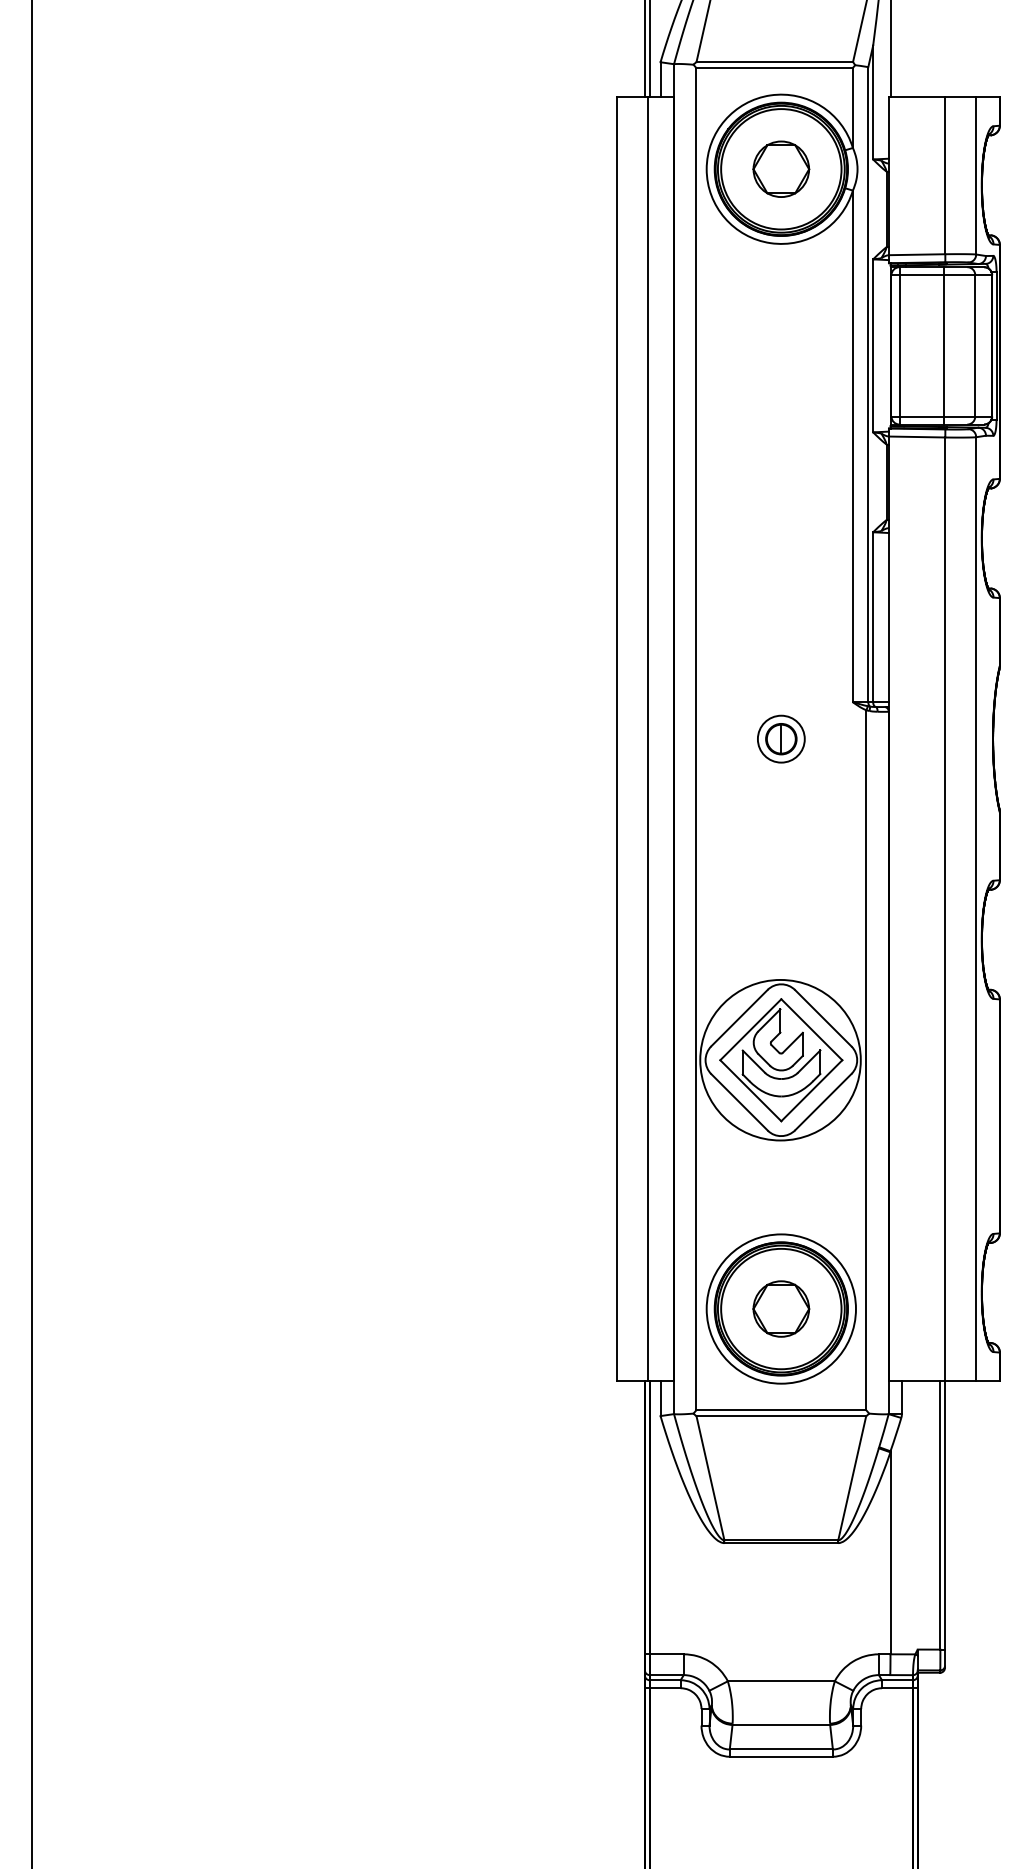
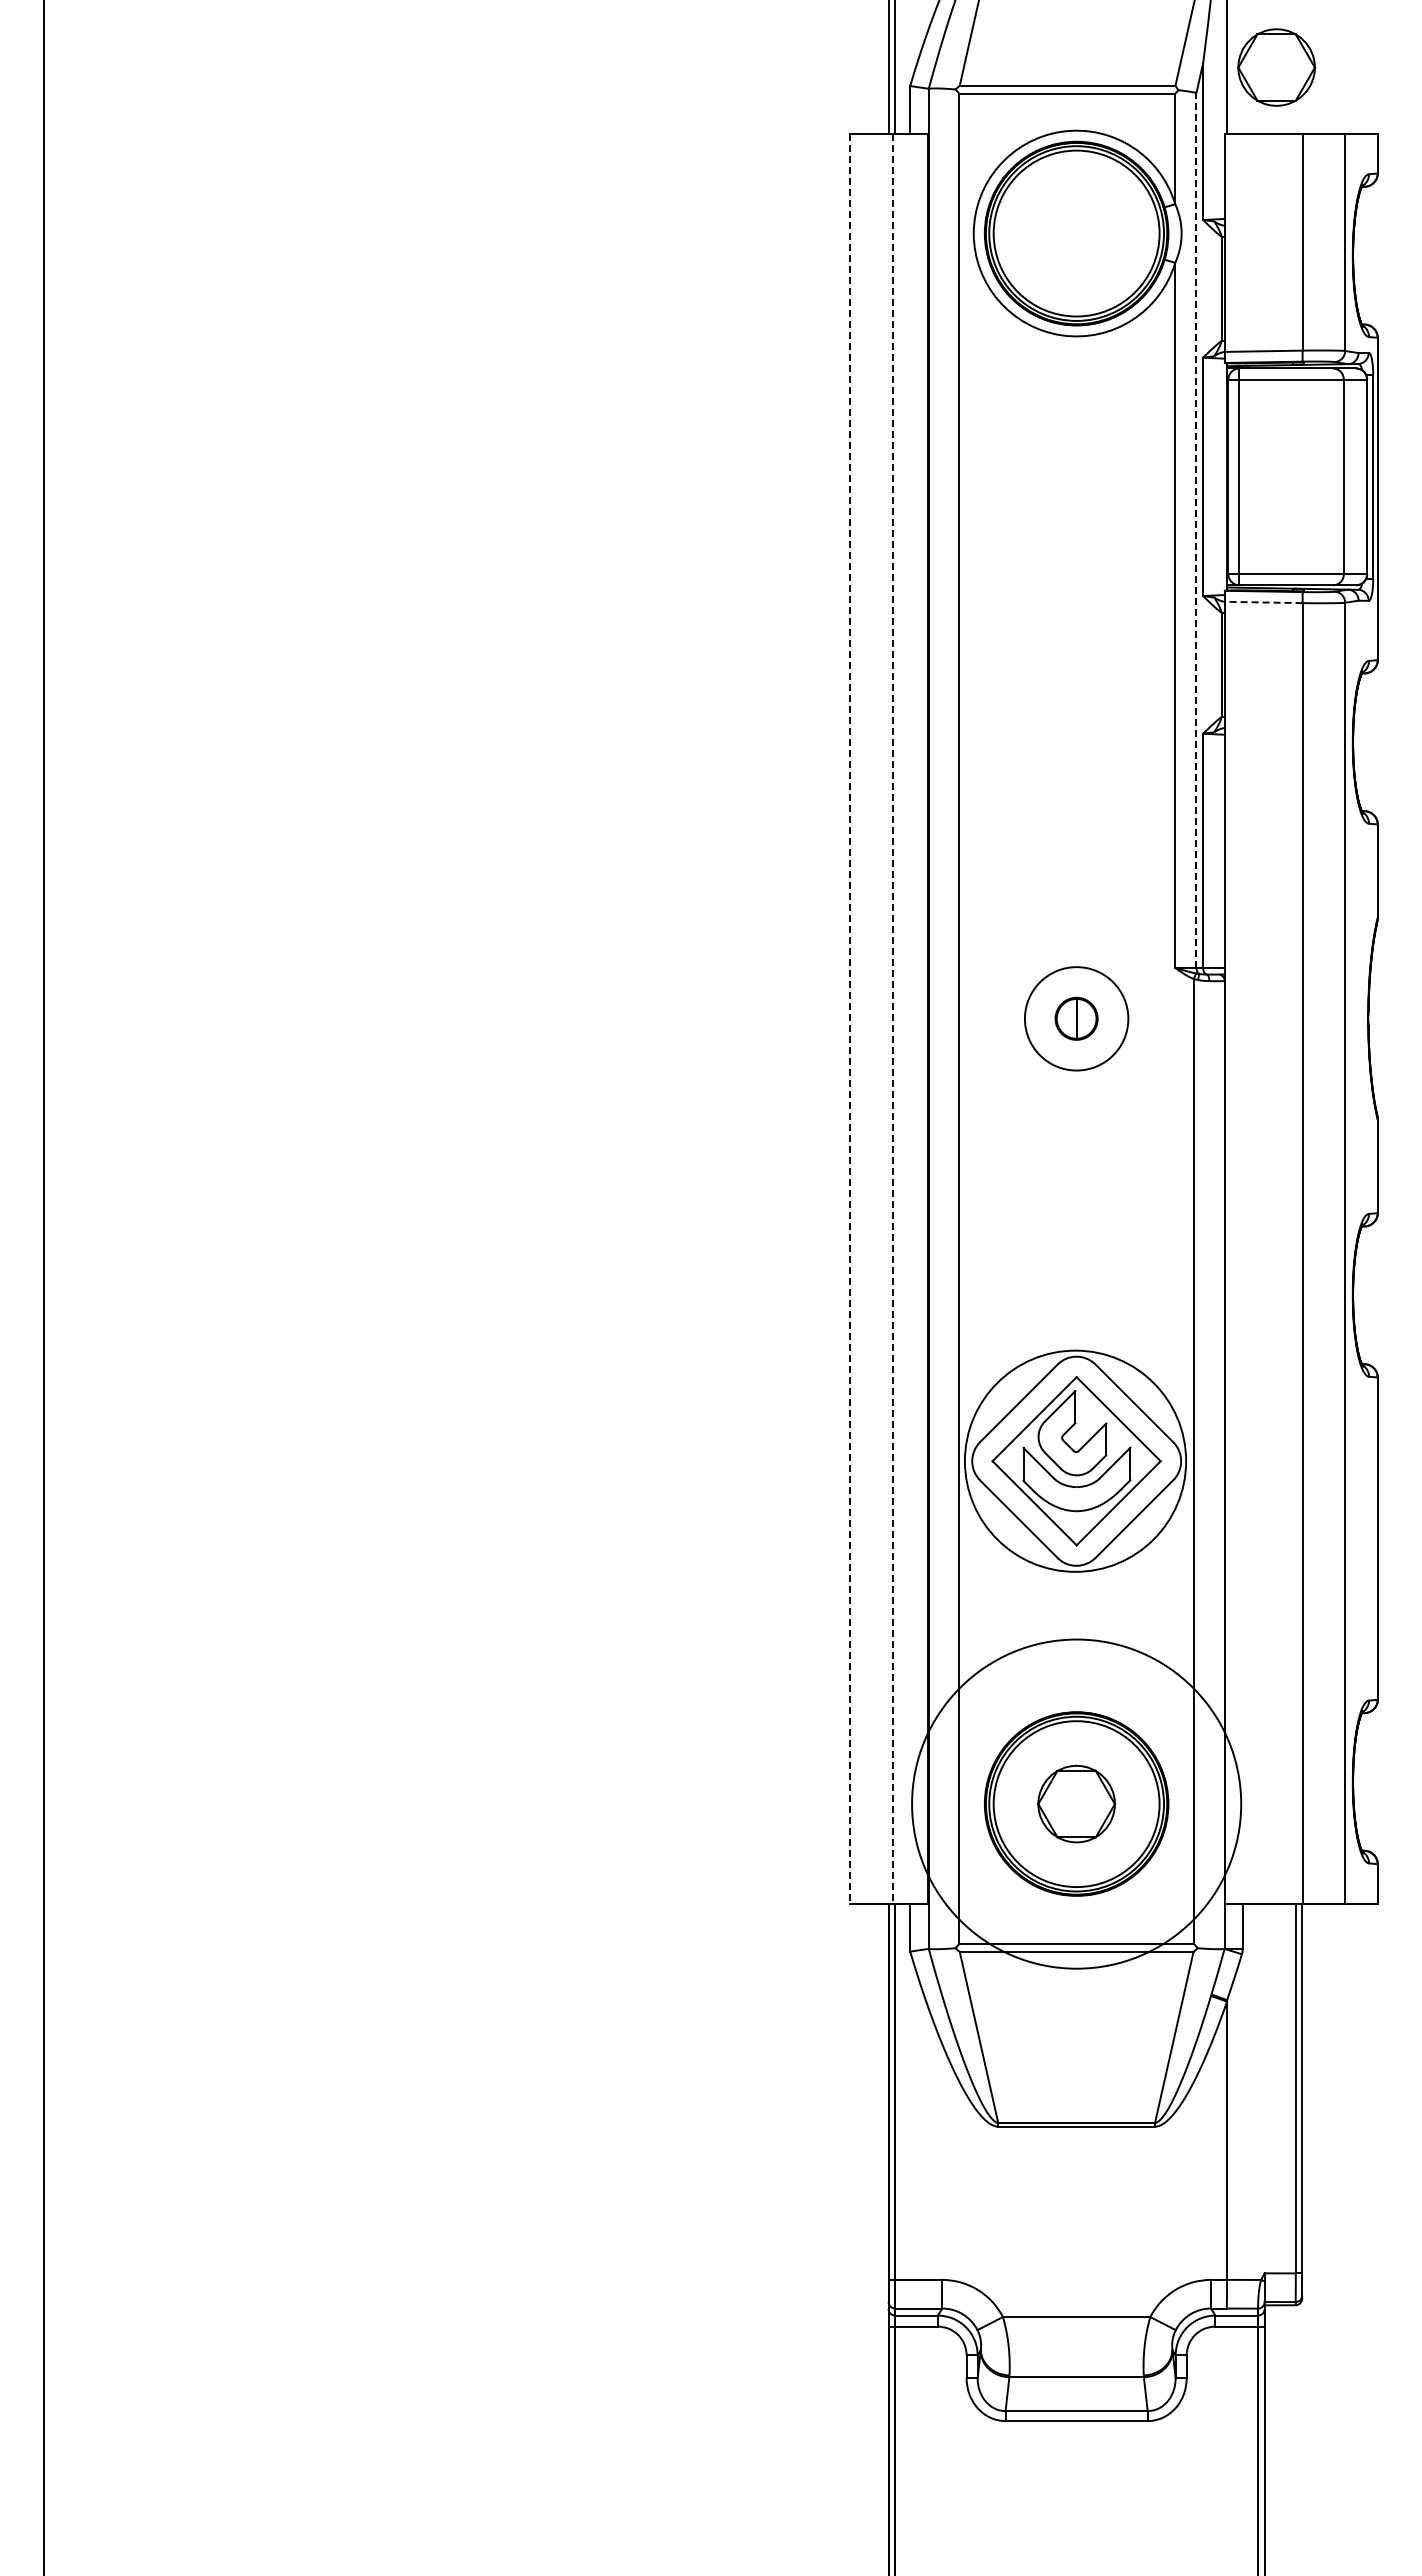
part: (781, 169) -> (1276, 67), moved
line: (943, 345) -> (1300, 476), removed
line: (868, 384) -> (1196, 530), solid -> dashed
line: (916, 437) -> (1263, 602), solid -> dashed
line: (616, 738) -> (849, 1018), solid -> dashed
line: (648, 738) -> (893, 1018), solid -> dashed
circle: (781, 738) -> (1076, 1018), size x1.6
circle: (781, 1308) -> (1076, 1803), size x1.6

